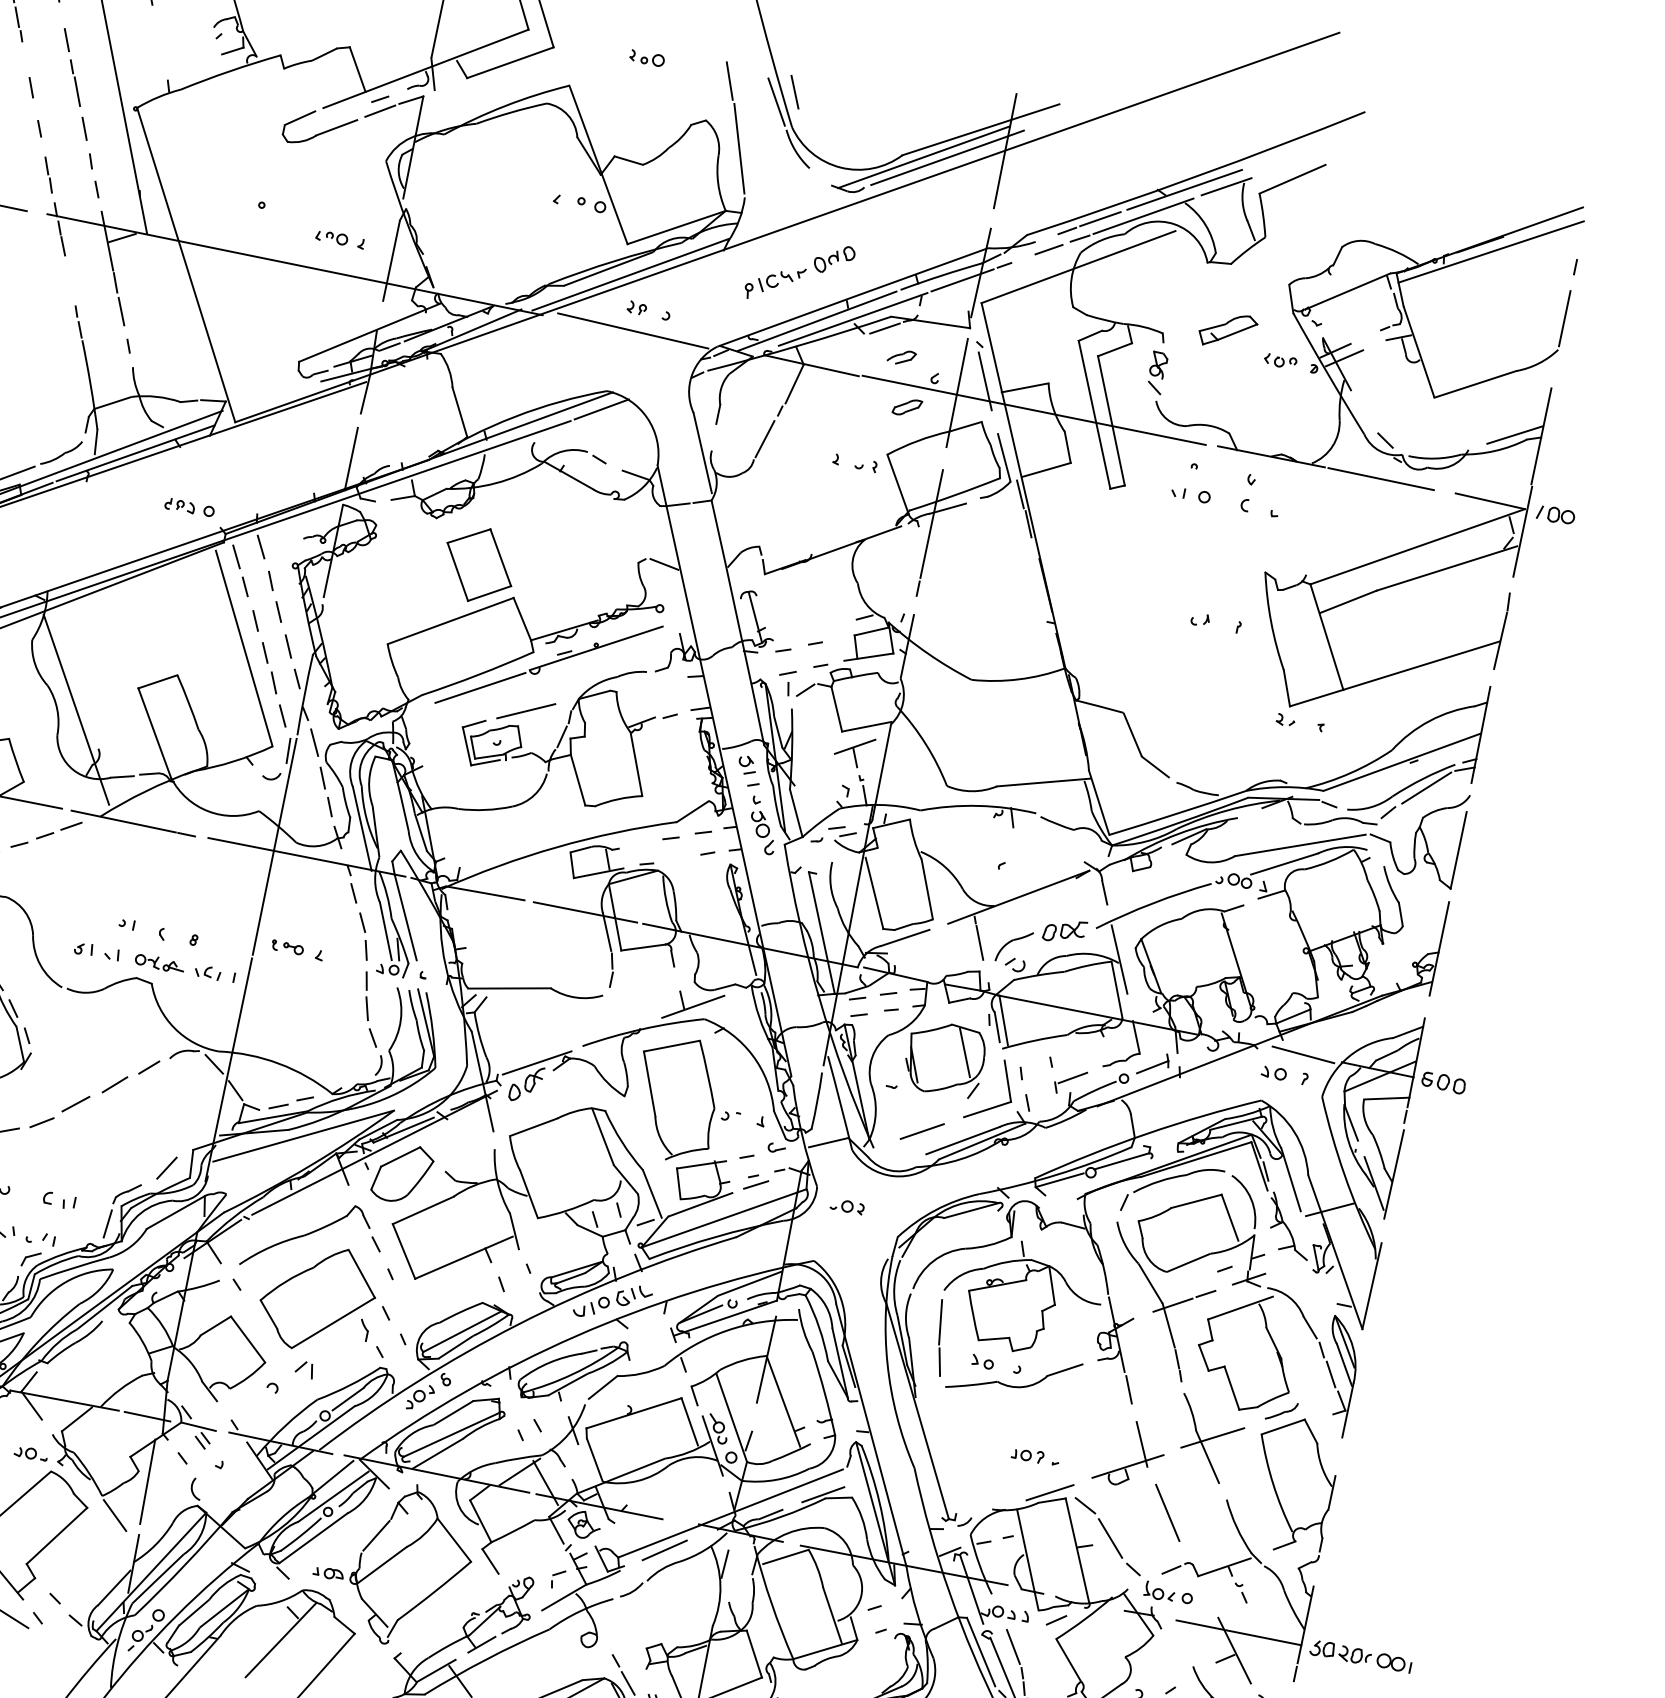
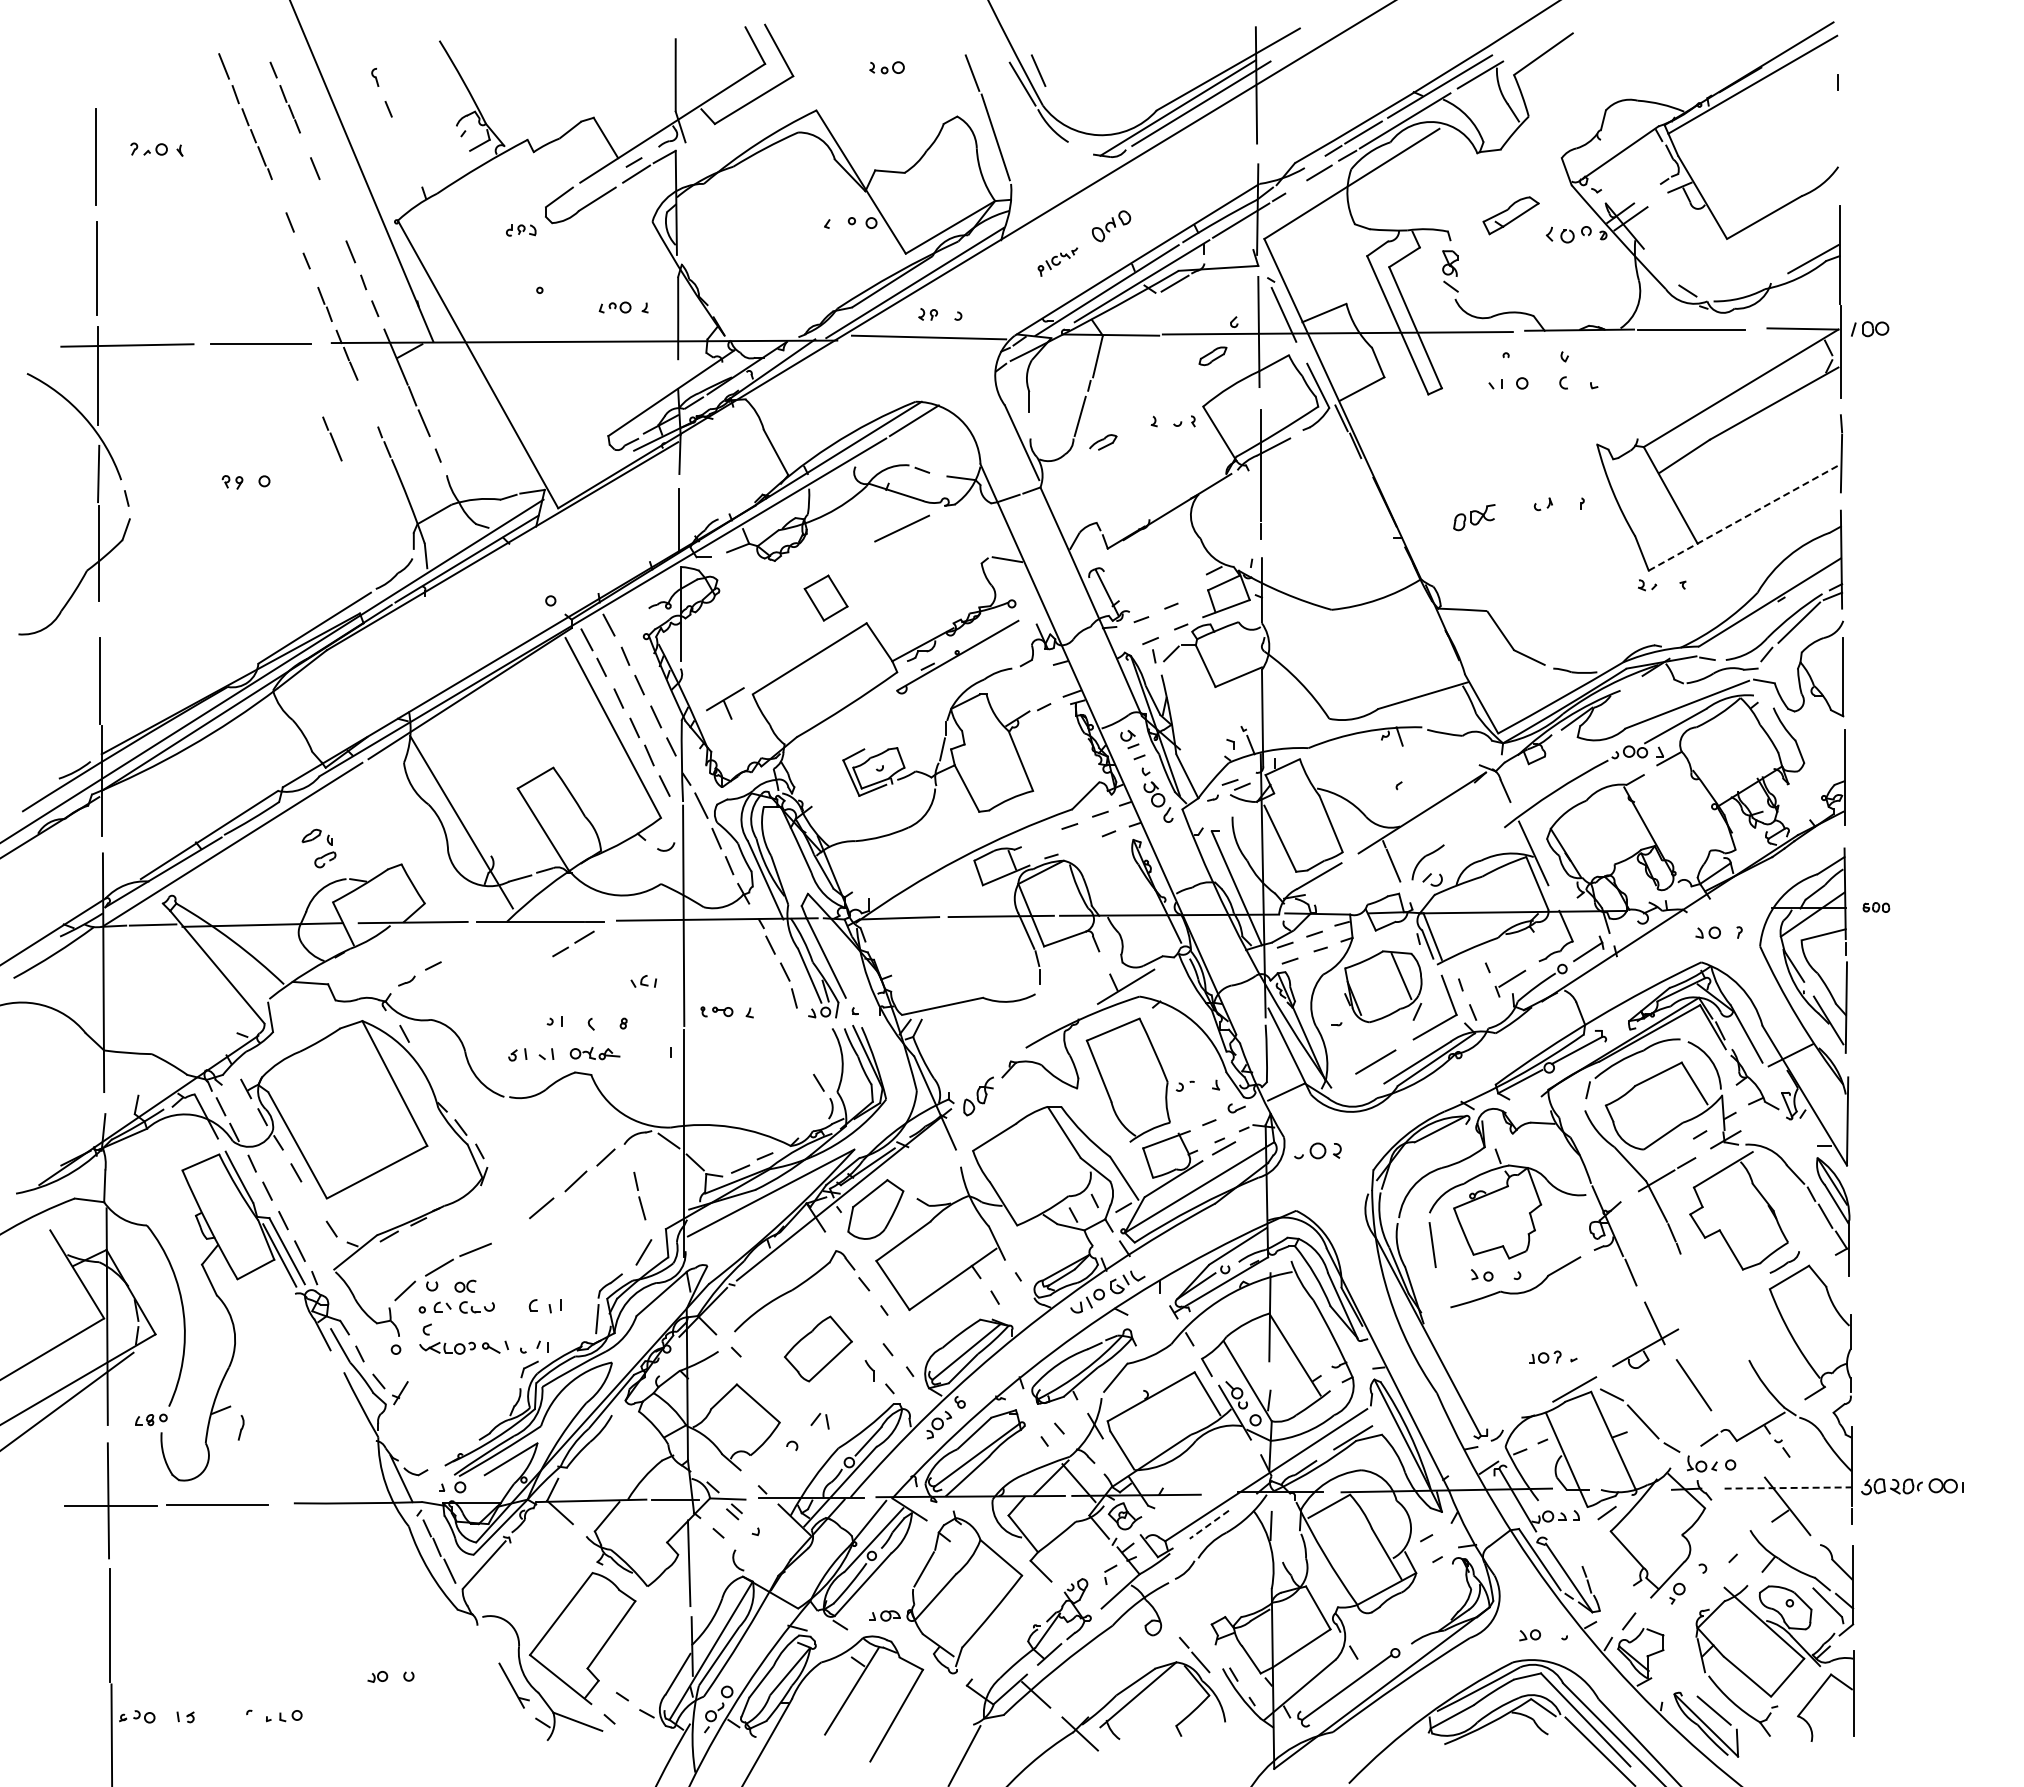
line: (75, 82) -> (332, 438), moved
part: (774, 282) -> (1057, 261), size x0.7
line: (1564, 318) -> (1838, 134), removed
part: (901, 357) -> (1103, 442), moved
part: (1280, 360) -> (1568, 234), size x1.4
part: (180, 506) -> (521, 230), moved
part: (478, 564) -> (825, 597), size x0.6
line: (1394, 673) -> (1744, 517), solid -> dashed
line: (480, 688) -> (852, 718), removed
line: (525, 710) -> (901, 528), moved
line: (288, 750) -> (677, 818), removed
part: (854, 751) -> (725, 703), moved
line: (60, 830) -> (574, 943), moved
part: (1065, 930) -> (1474, 517), moved
part: (207, 972) -> (643, 981), moved
part: (367, 995) -> (639, 1195), moved
line: (1303, 1054) -> (1733, 908), removed
line: (536, 1062) -> (984, 1073), removed
part: (1444, 1082) -> (1876, 907), size x0.6
line: (41, 1122) -> (511, 1233), removed
part: (847, 1206) -> (1317, 1150), size x1.4
part: (318, 1297) -> (818, 1348), size x0.6
line: (940, 1361) -> (1440, 1283), removed
part: (1207, 1439) -> (1718, 1305), removed
part: (31, 1453) -> (569, 1559), removed
line: (115, 1515) -> (664, 1602), removed
line: (663, 1550) -> (1208, 1525), solid -> dashed
line: (1239, 1633) -> (1788, 1488), solid -> dashed
line: (1013, 1646) -> (1570, 1547), removed

